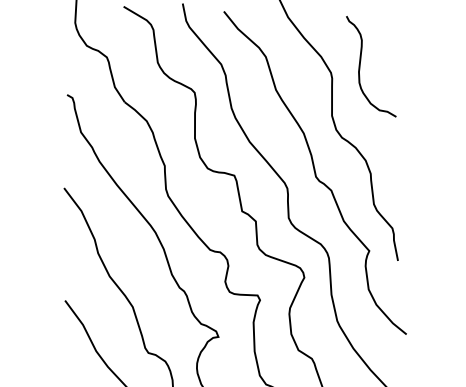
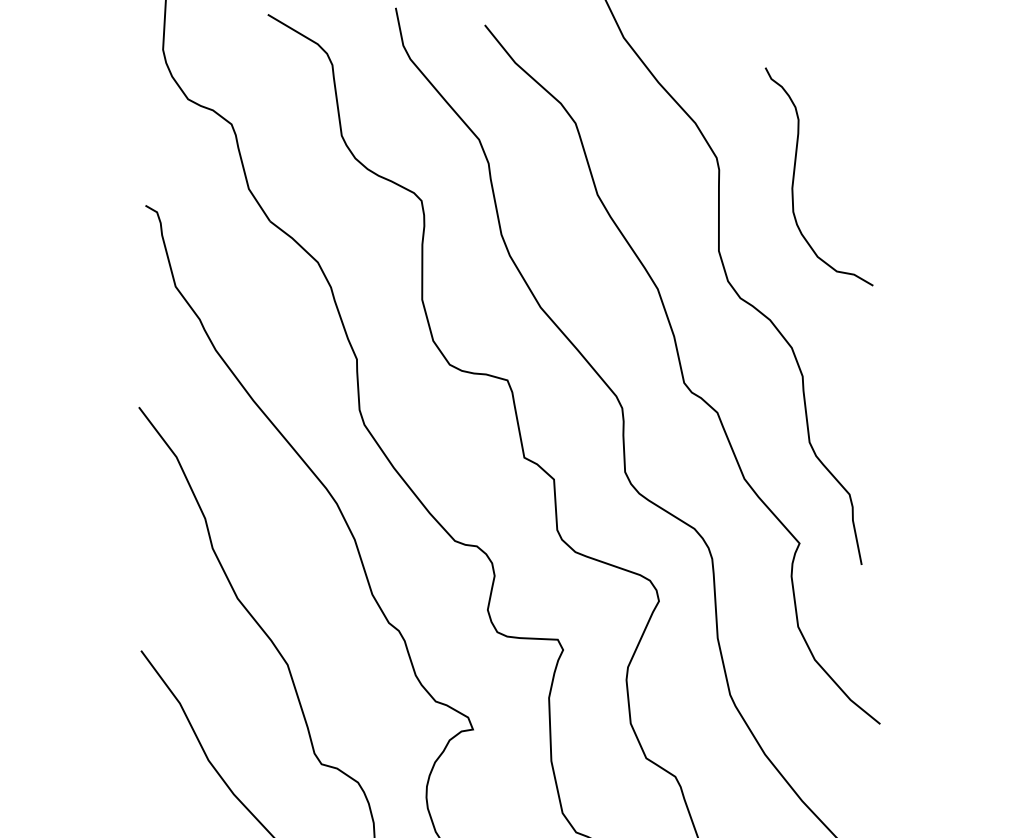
curve: (360, 66) -> (795, 176), moved

